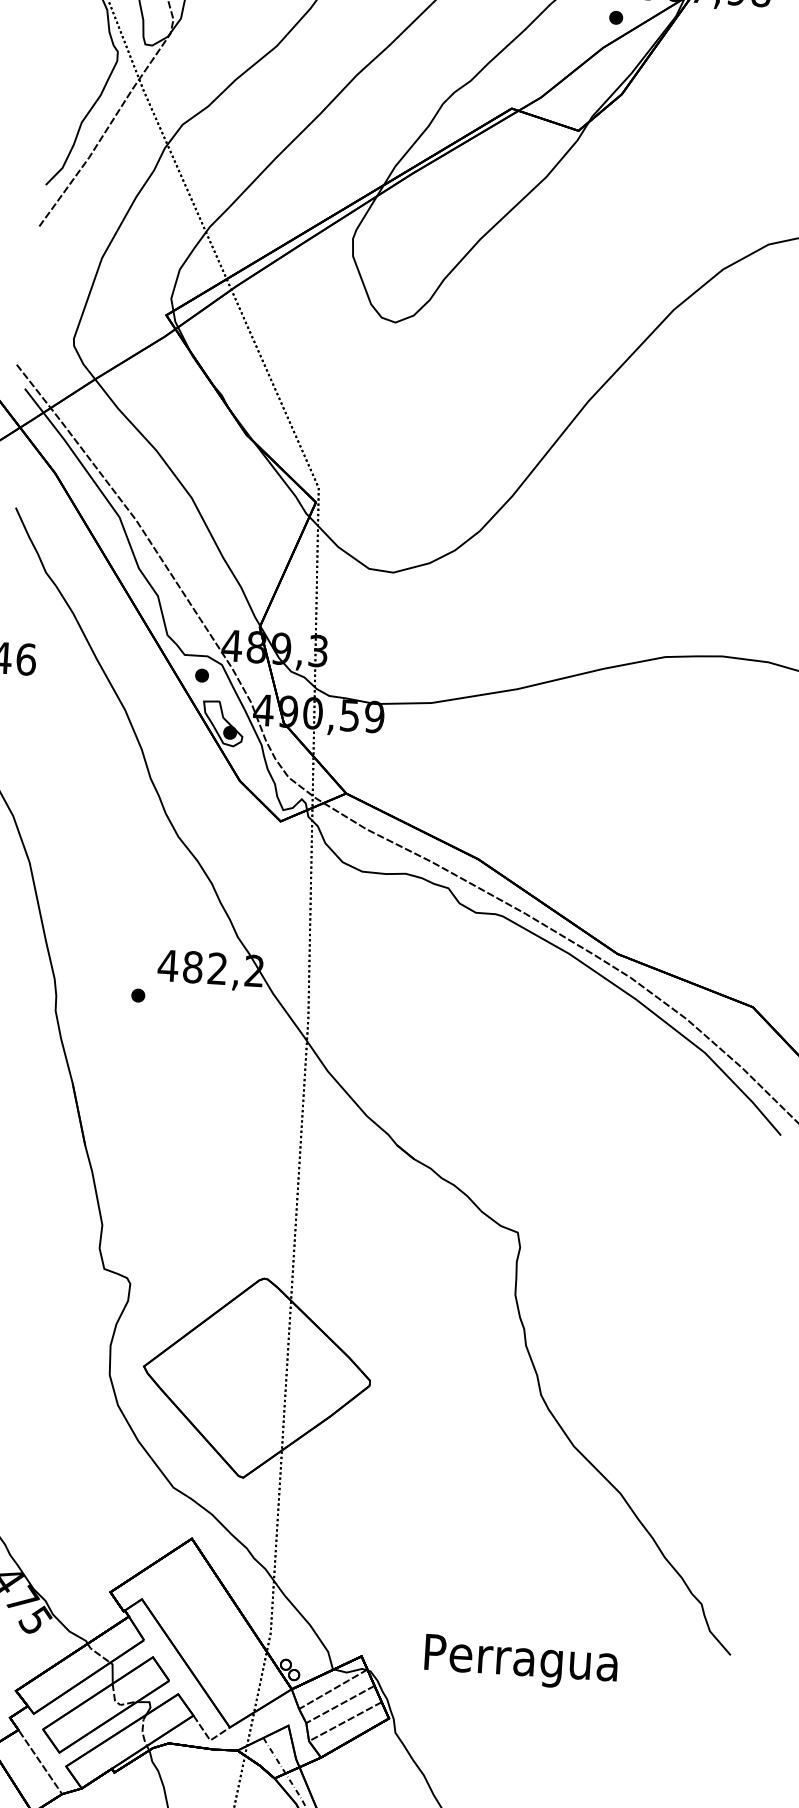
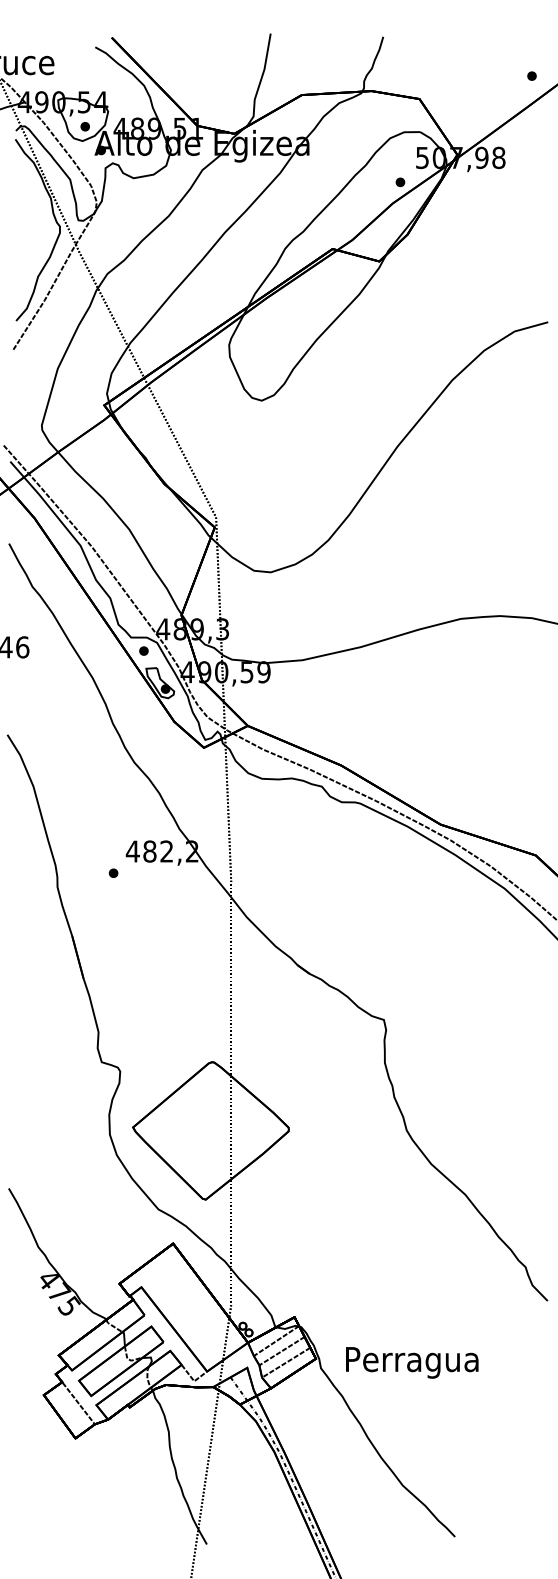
text: (521, 1662) -> (412, 1362), moved

